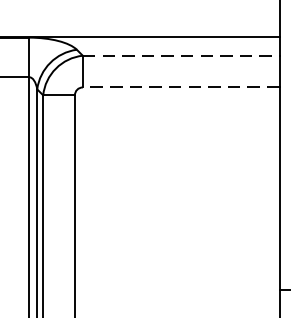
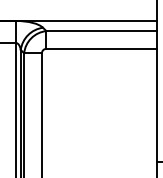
line: (182, 56) -> (102, 31), dashed -> solid
line: (181, 86) -> (101, 48), dashed -> solid

